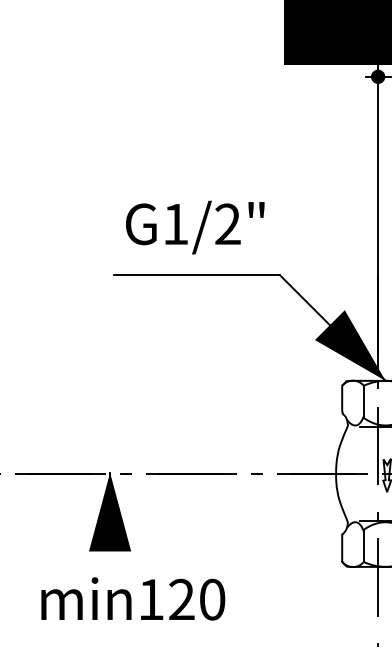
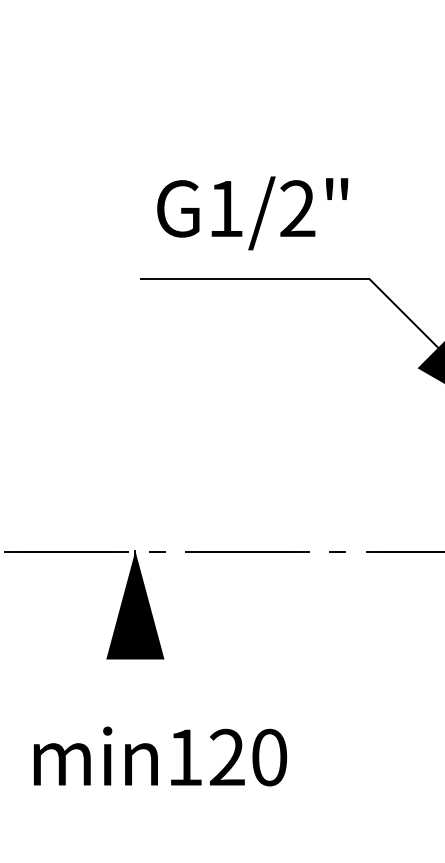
text: (133, 598) -> (160, 755), moved

